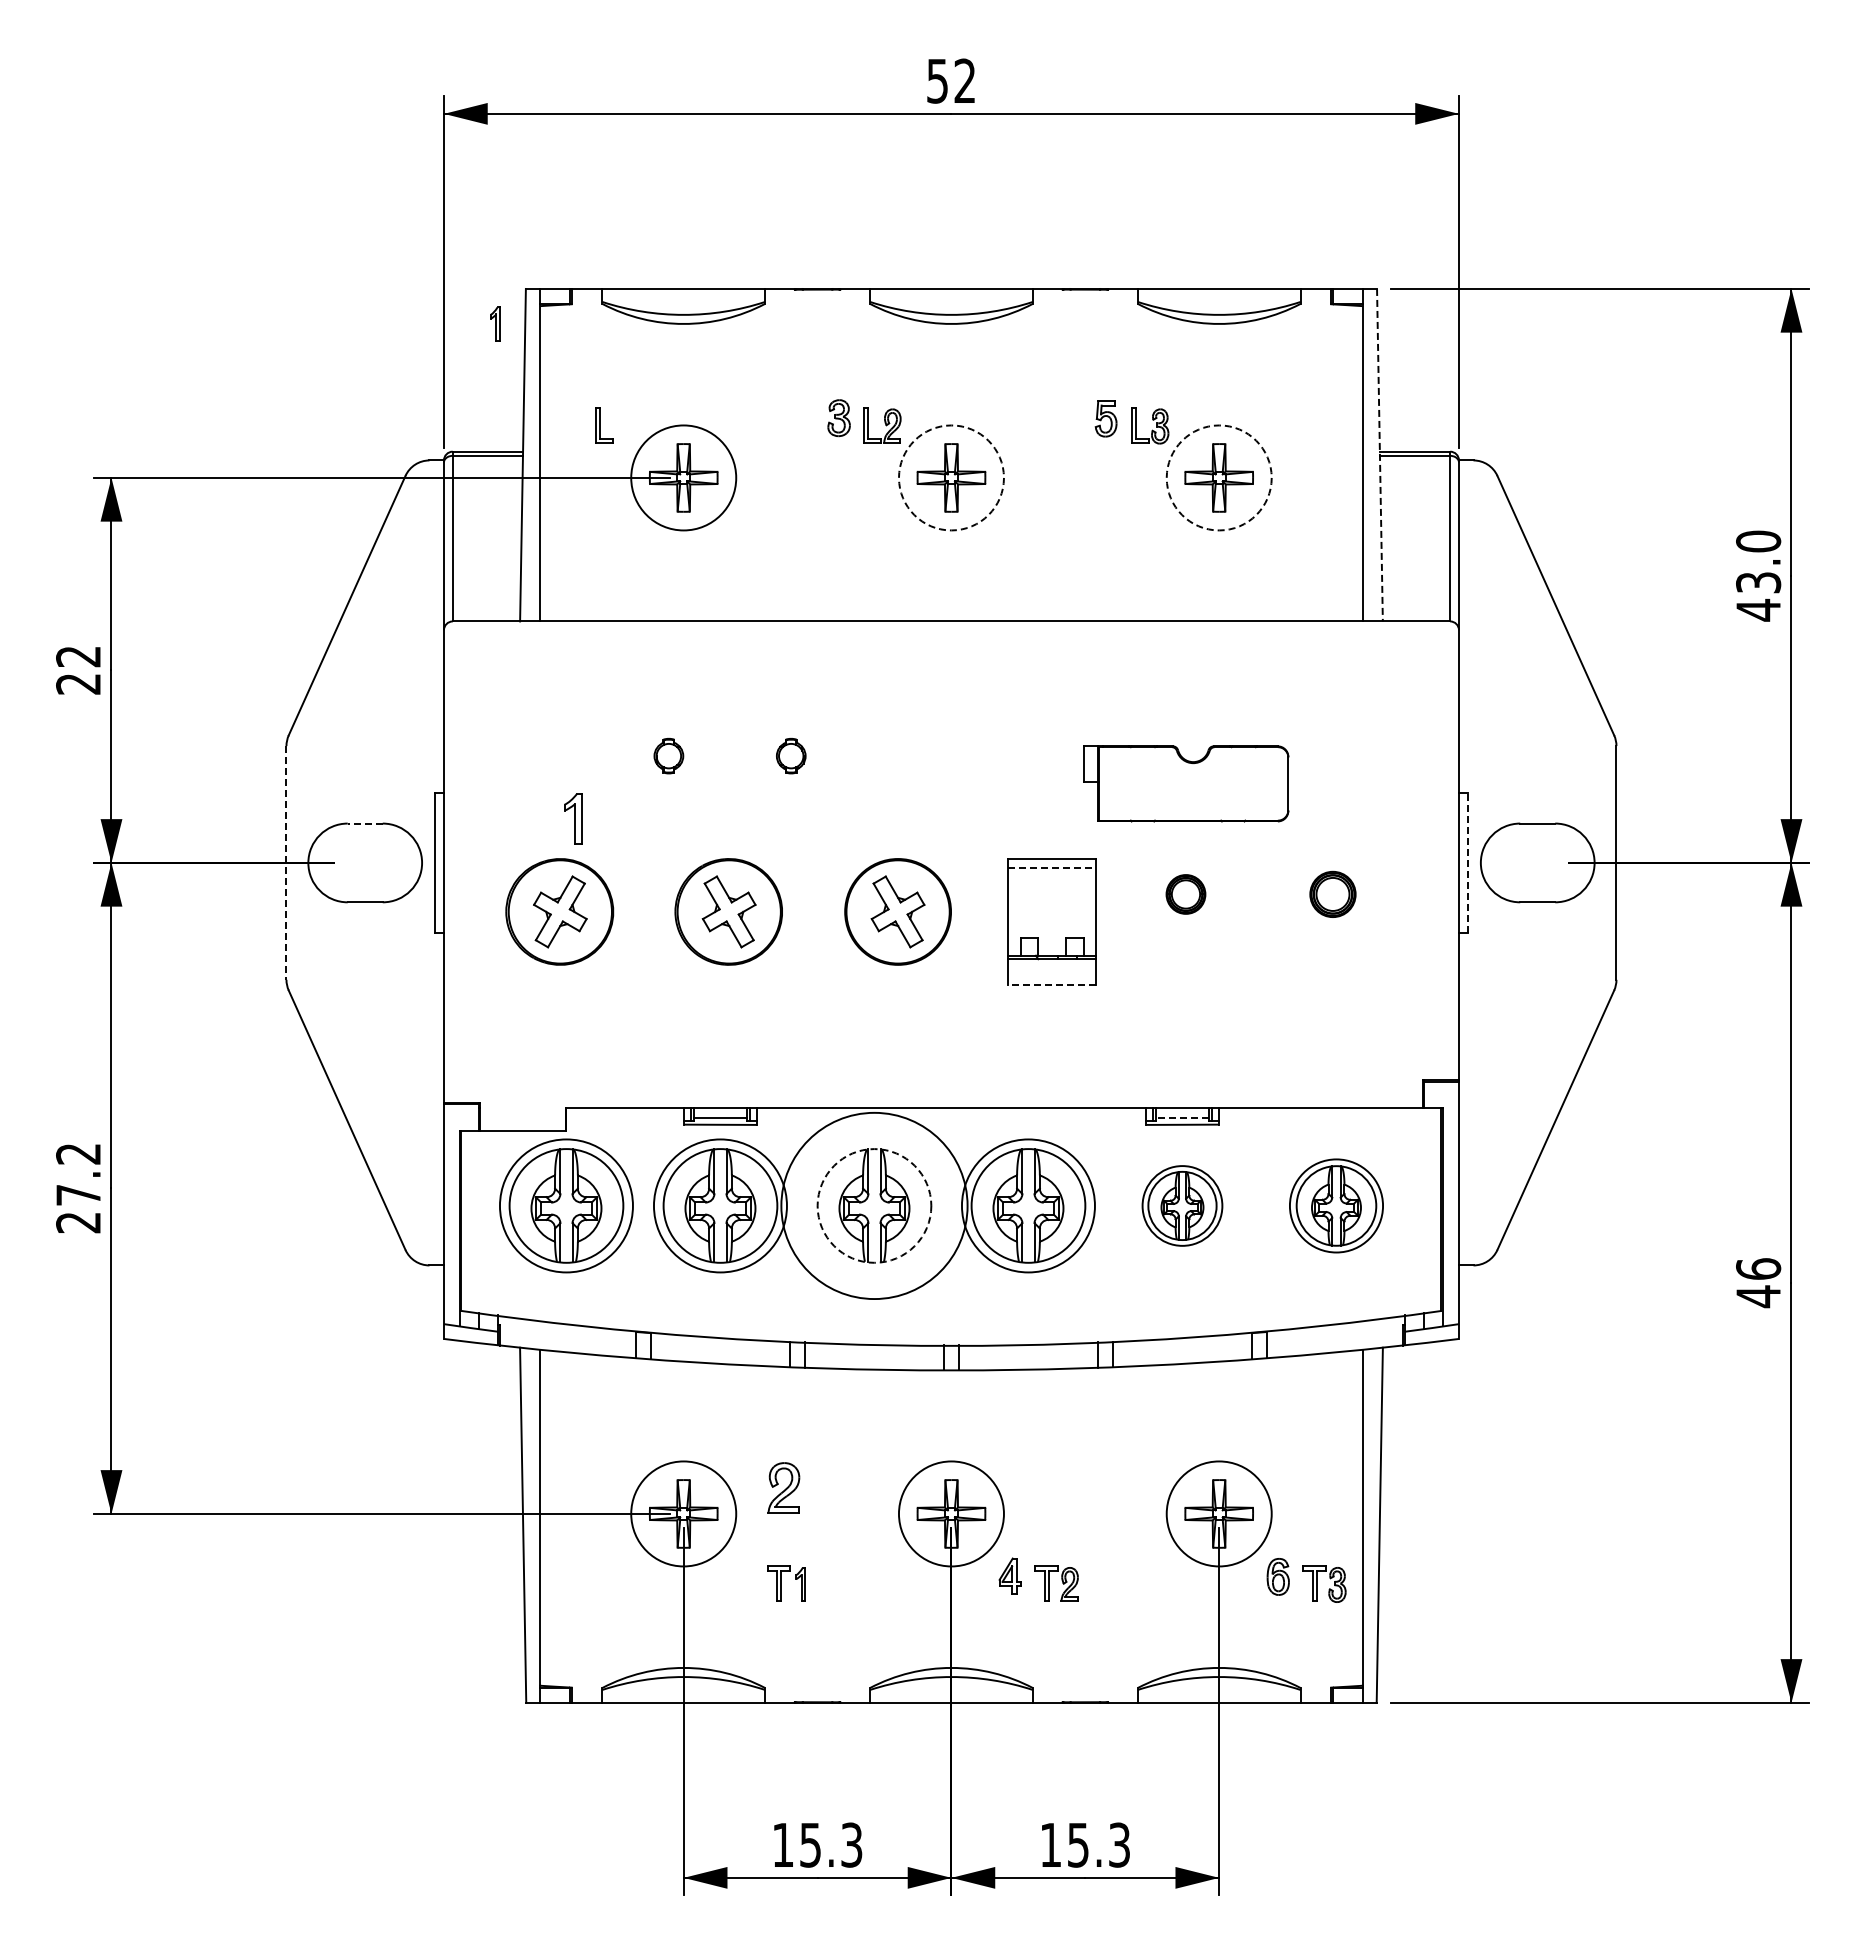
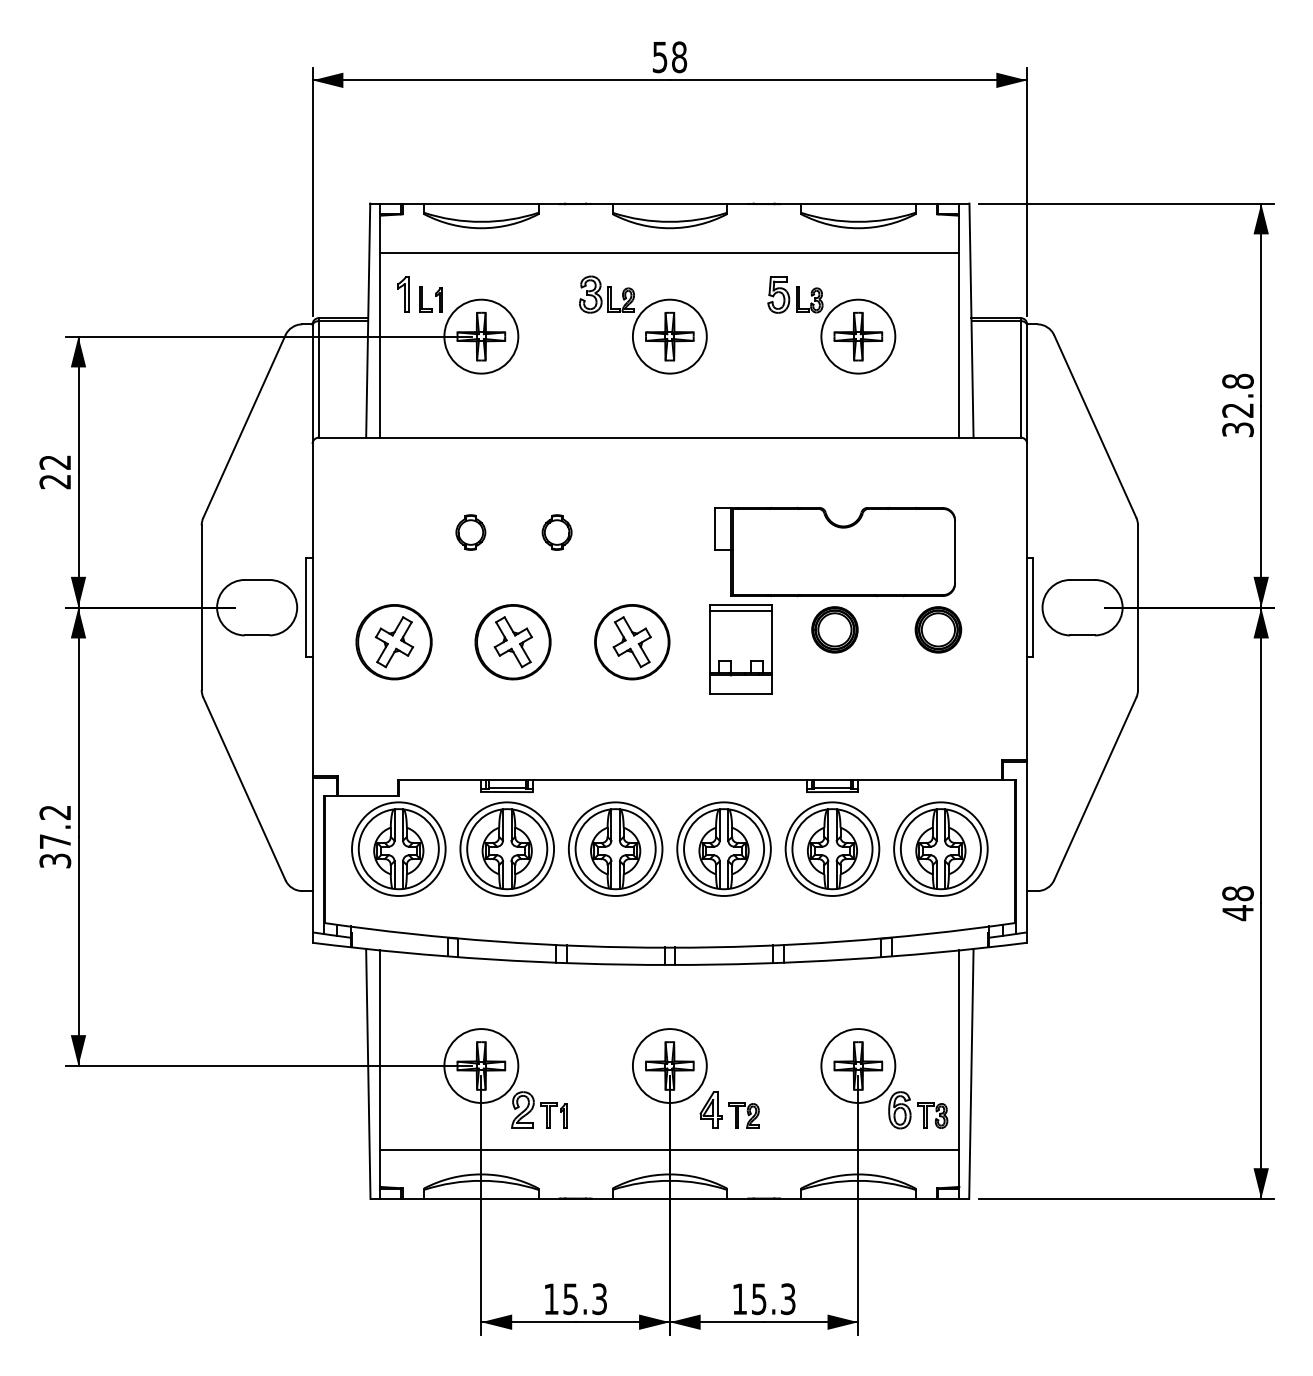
text: (964, 80) -> (679, 56), 52 -> 58
part: (495, 323) -> (438, 299), moved
line: (951, 358) -> (669, 252), added
part: (838, 417) -> (590, 294), size x1.43
part: (1105, 418) -> (778, 294), size x1.43
line: (1379, 455) -> (971, 320), dashed -> solid
circle: (950, 477) -> (669, 336), dashed -> solid
circle: (1218, 477) -> (857, 336), dashed -> solid
text: (1758, 575) -> (1238, 405), 43.0 -> 32.8
part: (668, 755) -> (470, 532), size x1.43
part: (790, 755) -> (556, 532), size x1.43
part: (1185, 783) -> (834, 551), size x1.67
part: (573, 818) -> (403, 294), moved
line: (364, 823) -> (256, 579), dashed -> solid
line: (286, 862) -> (201, 607), dashed -> solid
line: (1467, 862) -> (1033, 607), dashed -> solid
line: (1052, 868) -> (740, 611), dashed -> solid
part: (1185, 894) -> (834, 629), size x1.67
part: (1332, 894) -> (938, 629), size x1.43
line: (1052, 985) -> (740, 693), dashed -> solid
line: (1181, 1118) -> (831, 787), dashed -> solid
circle: (873, 1205) -> (614, 848), size x0.71
circle: (874, 1205) -> (615, 848), dashed -> solid
part: (1182, 1205) -> (832, 848), size x1.67
part: (1336, 1205) -> (940, 848), size x1.43
text: (78, 1222) -> (55, 860), 27.2 -> 37.2
text: (1758, 1268) -> (1238, 893), 46 -> 48
part: (783, 1487) -> (522, 1109), moved
part: (1009, 1575) -> (710, 1109), size x1.43
part: (1278, 1576) -> (900, 1110), size x1.43
line: (951, 1632) -> (669, 1149), added

